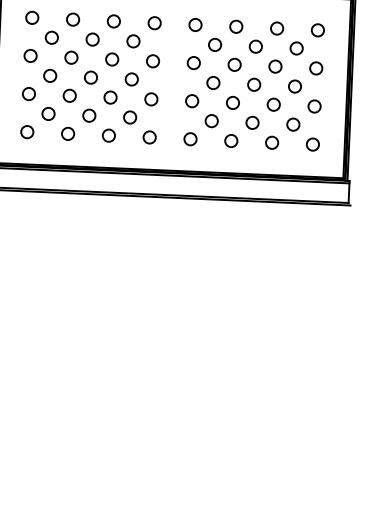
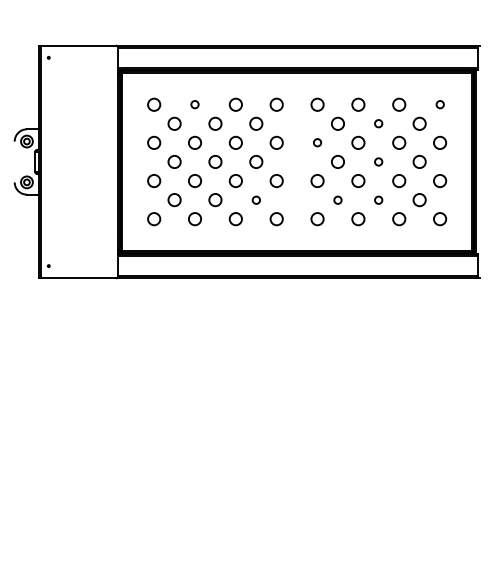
circle: (72, 19) -> (194, 104), size x0.6
circle: (318, 30) -> (440, 104), size x0.6
circle: (255, 46) -> (378, 123), size x0.6
circle: (193, 62) -> (317, 142), size x0.6
circle: (253, 84) -> (378, 161), size x0.6
circle: (130, 117) -> (256, 200), size x0.6
circle: (211, 121) -> (337, 200), size x0.6
circle: (252, 123) -> (378, 200), size x0.6

